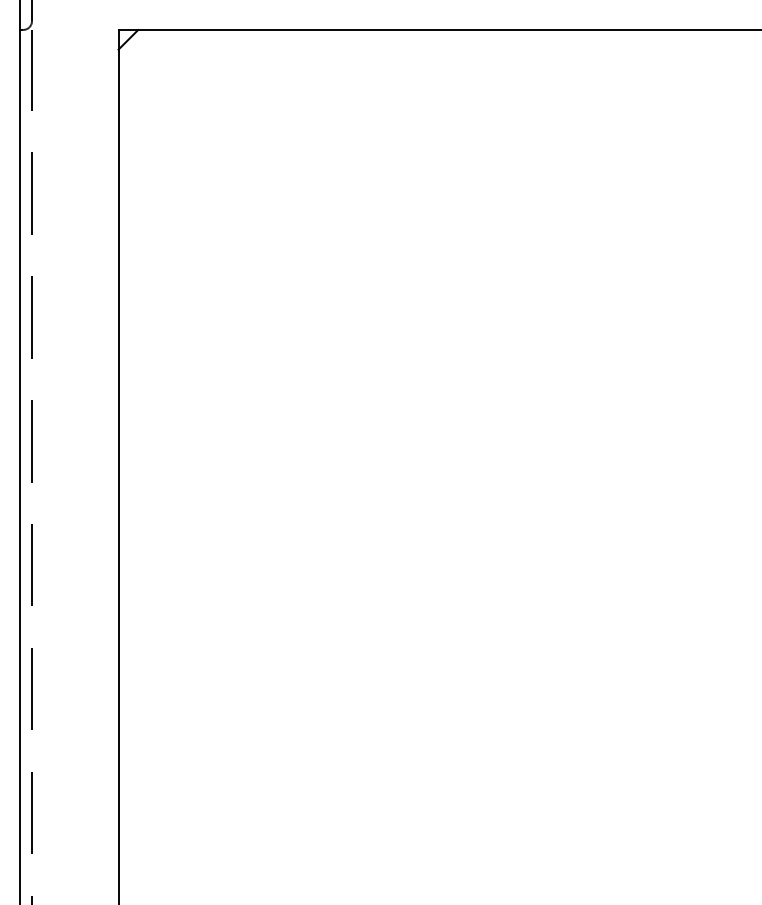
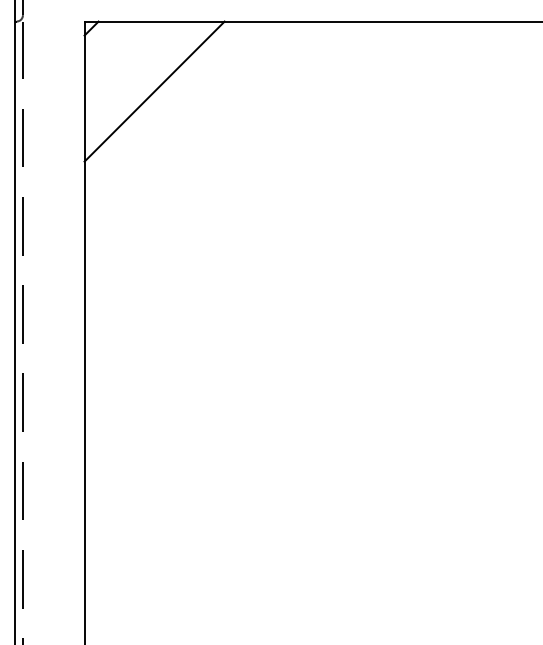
line: (216, 127) -> (154, 91), added

